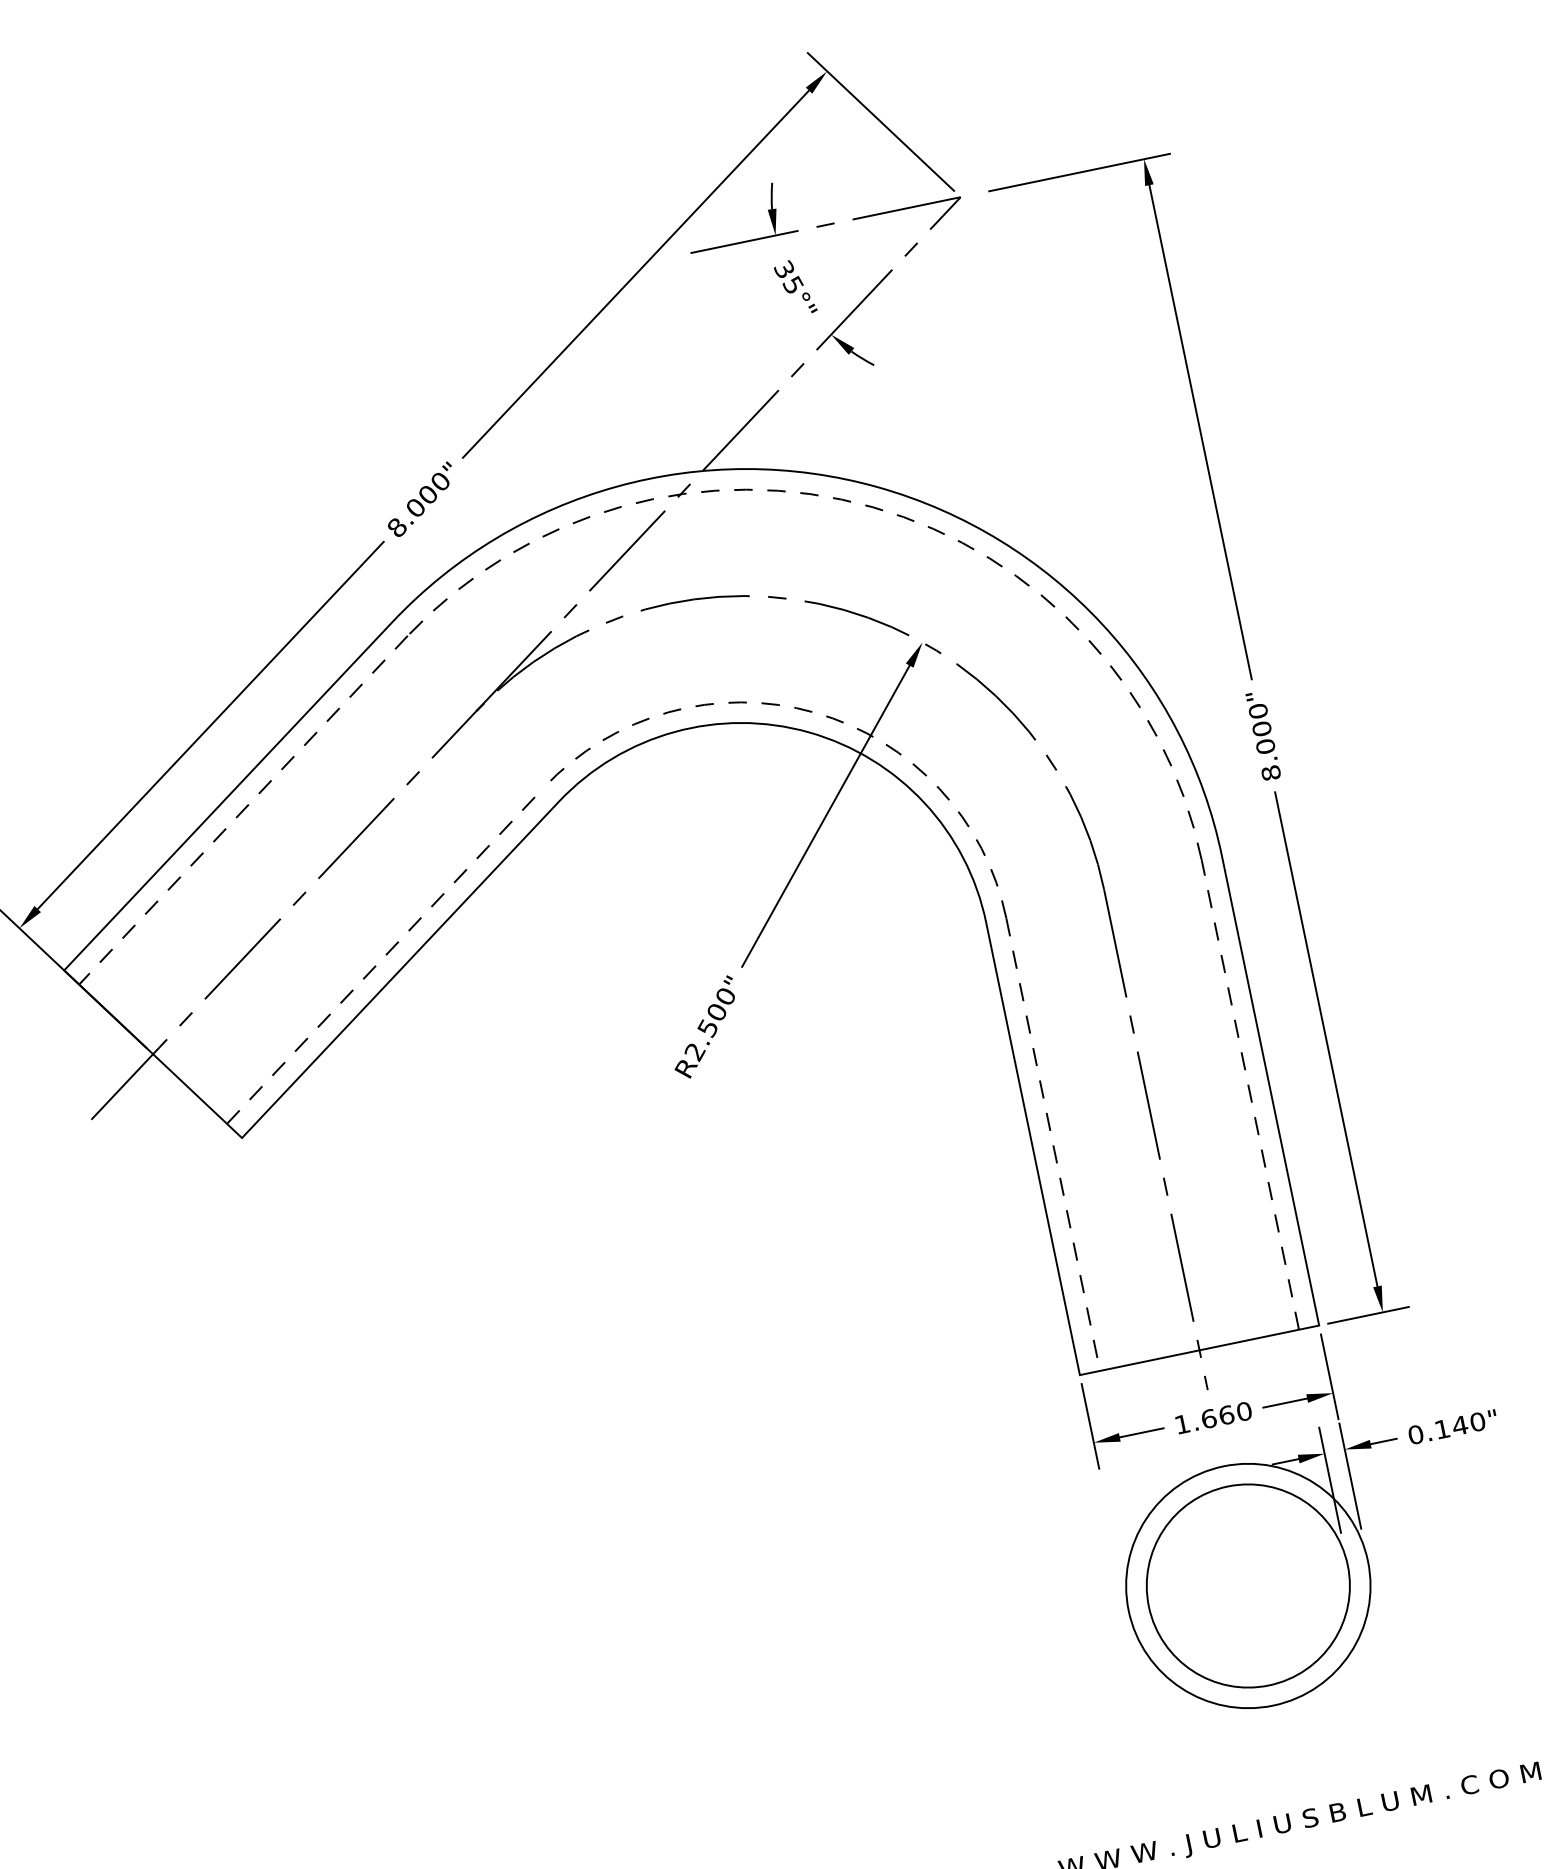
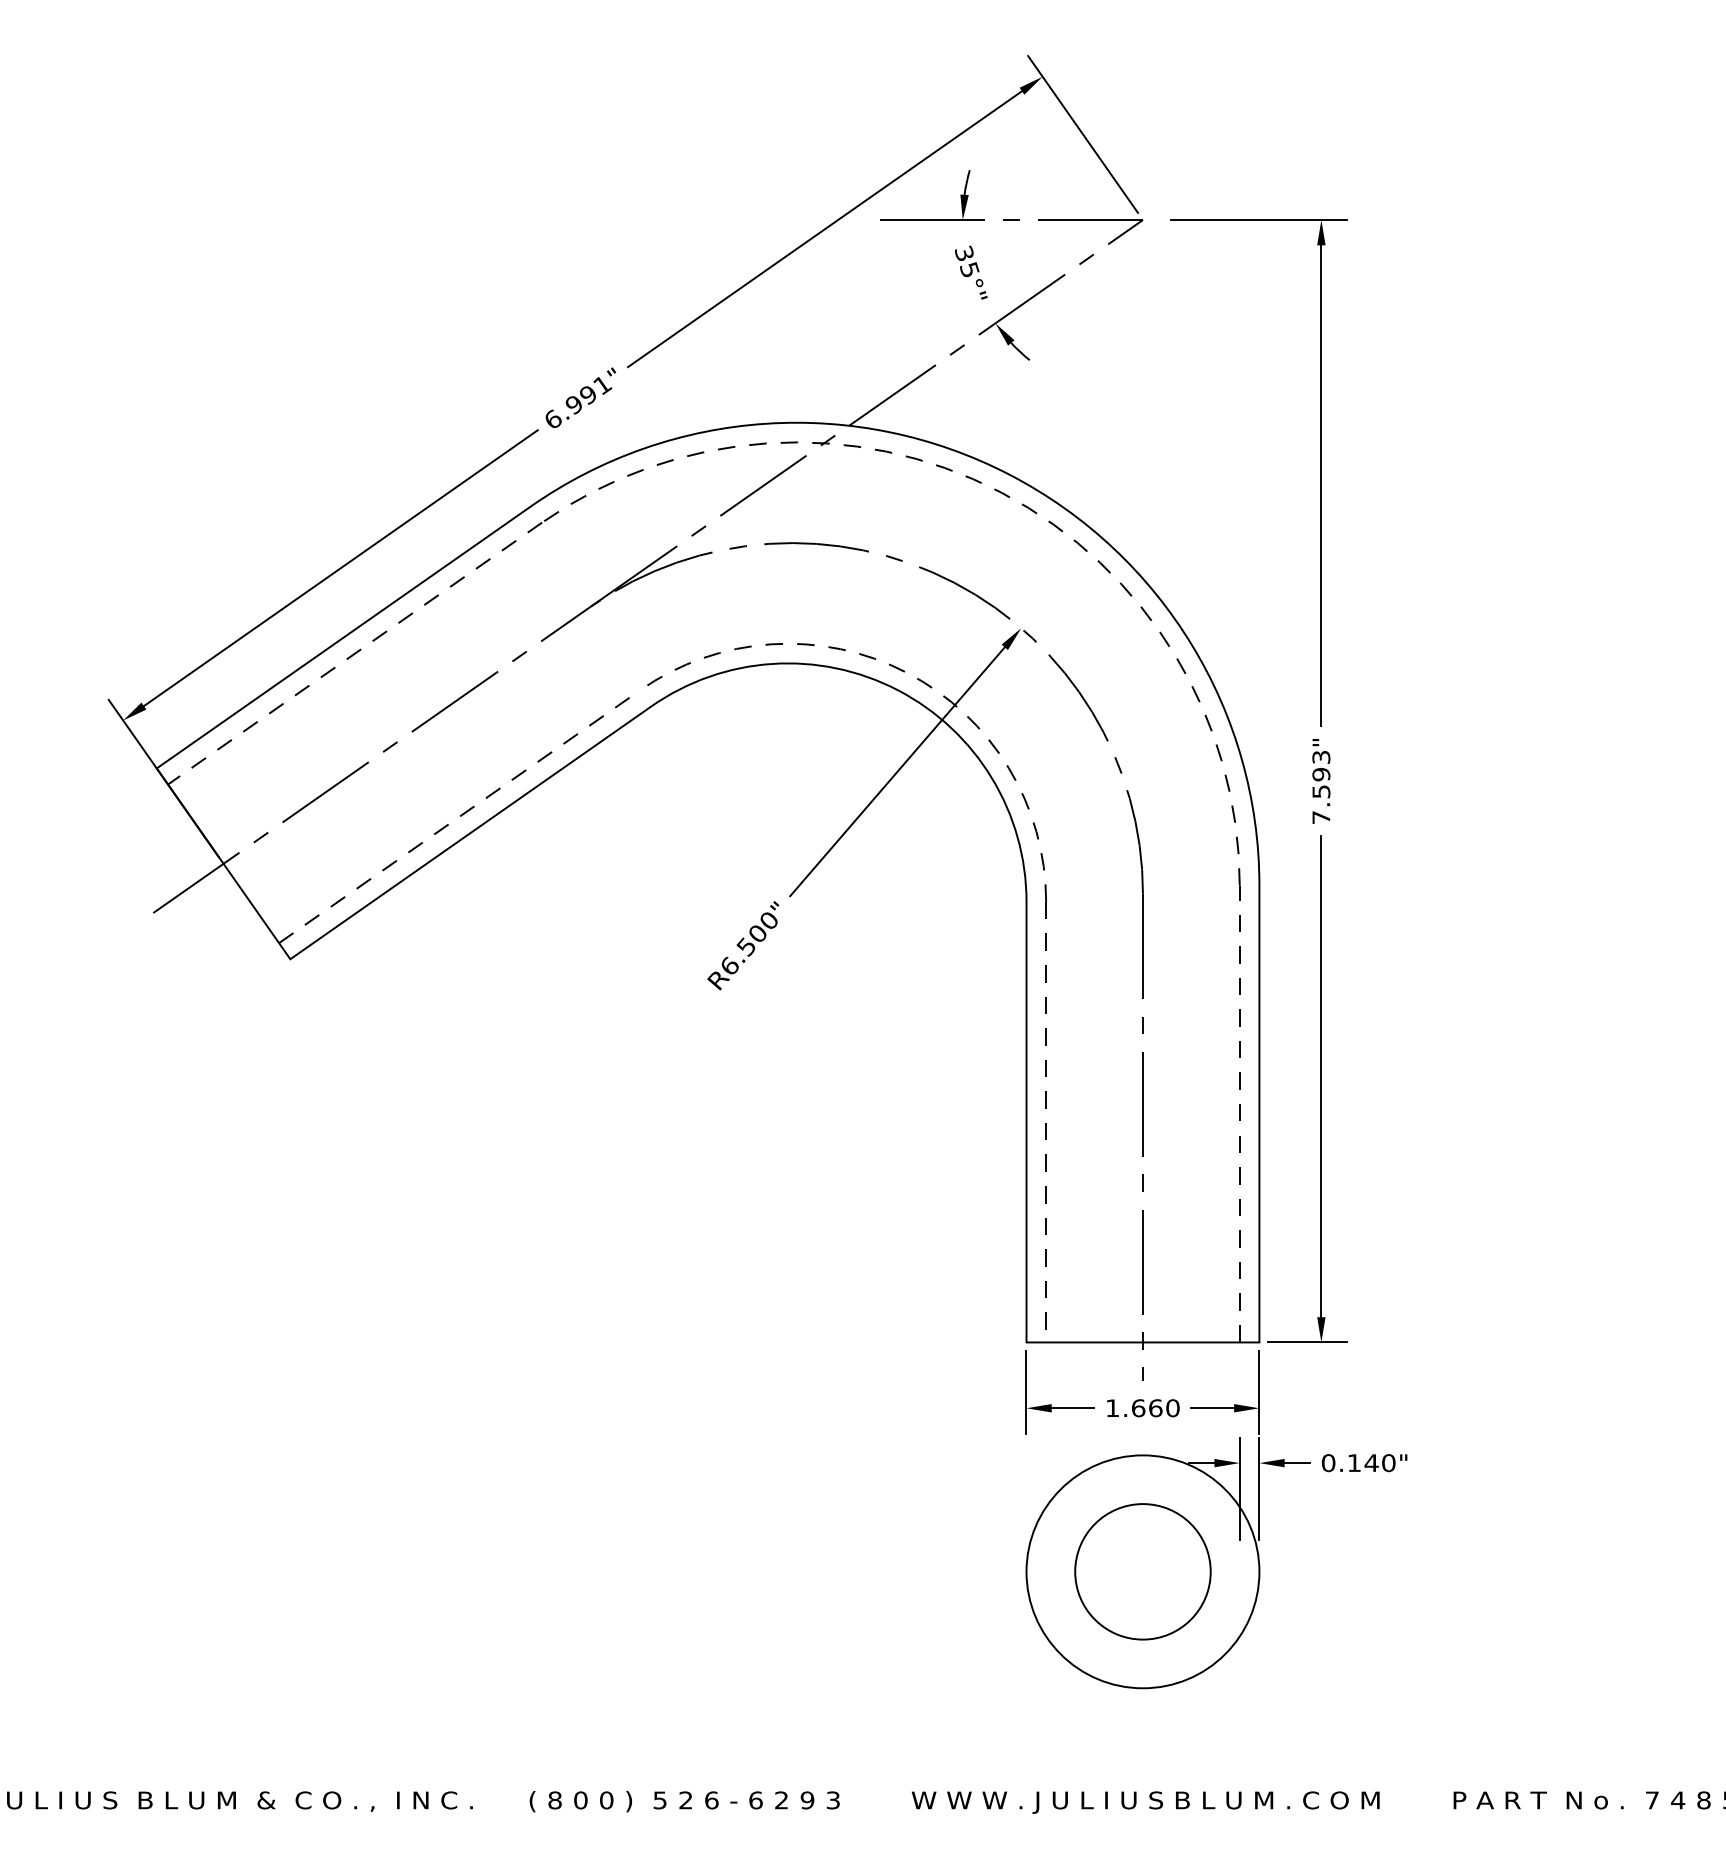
text: (419, 504) -> (578, 402), 8.000" -> 6.991"
text: (1264, 742) -> (1321, 787), 8.000" -> 7.593"
text: (694, 1052) -> (729, 966), R2.500" -> R6.500"
circle: (1247, 1585) -> (1142, 1571), size x0.7

